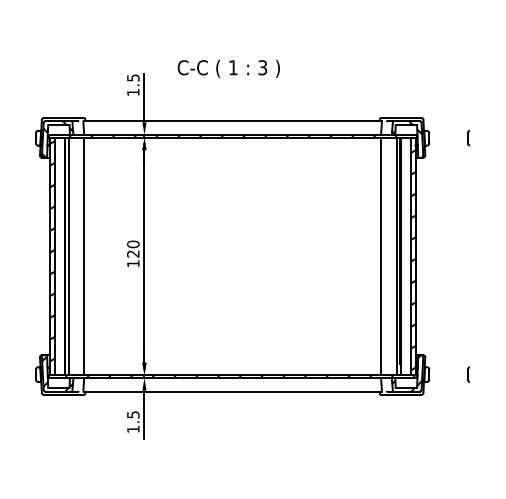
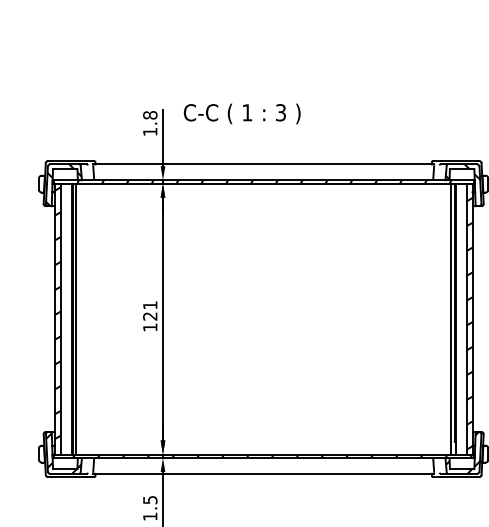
text: (228, 68) -> (241, 113), moved
text: (133, 77) -> (150, 114), 1.5 -> 1.8
text: (133, 244) -> (150, 305), 120 -> 121
line: (84, 256) -> (94, 319), removed
line: (380, 256) -> (432, 319), removed

